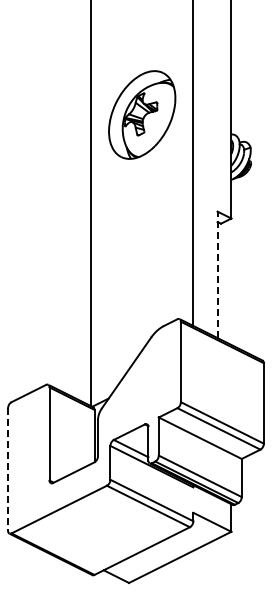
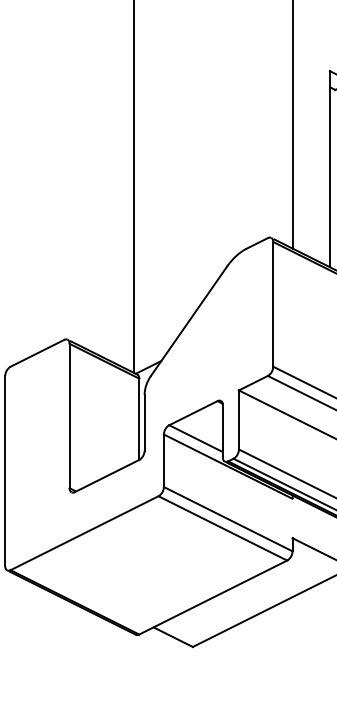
line: (217, 274) -> (329, 168), dashed -> solid
line: (8, 470) -> (5, 472), dashed -> solid

